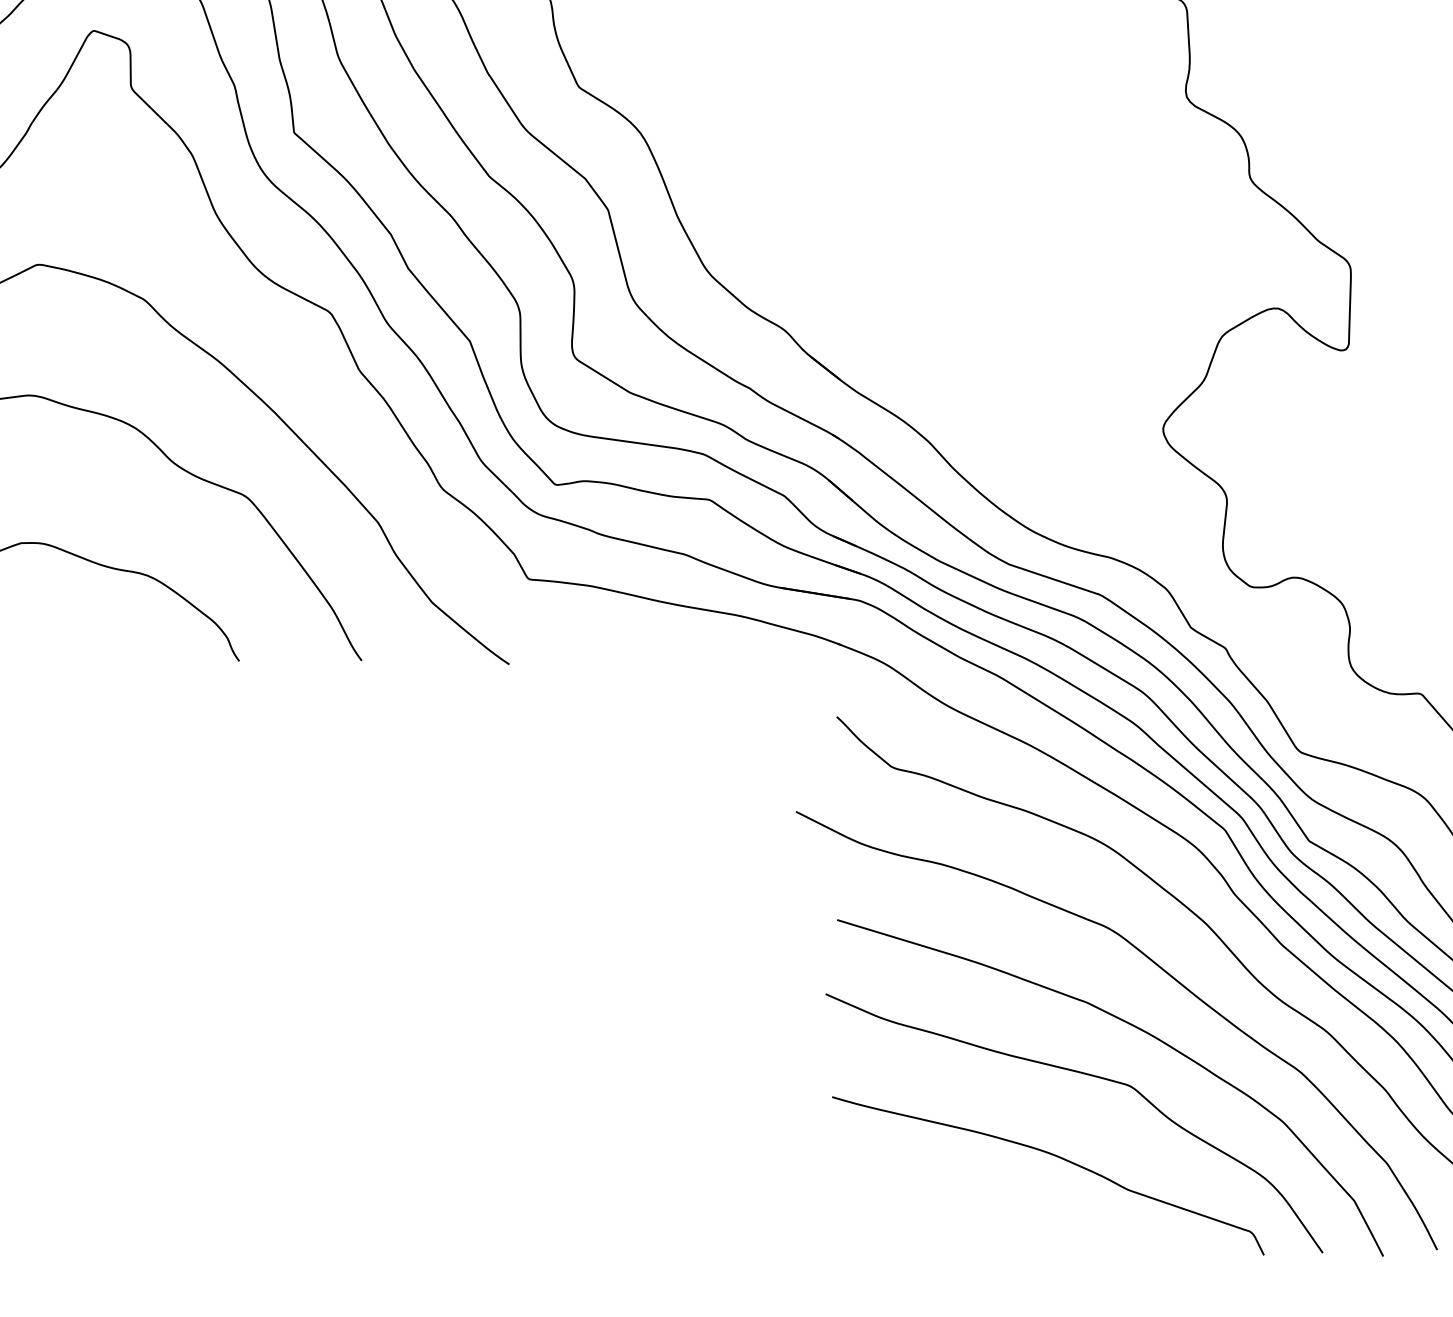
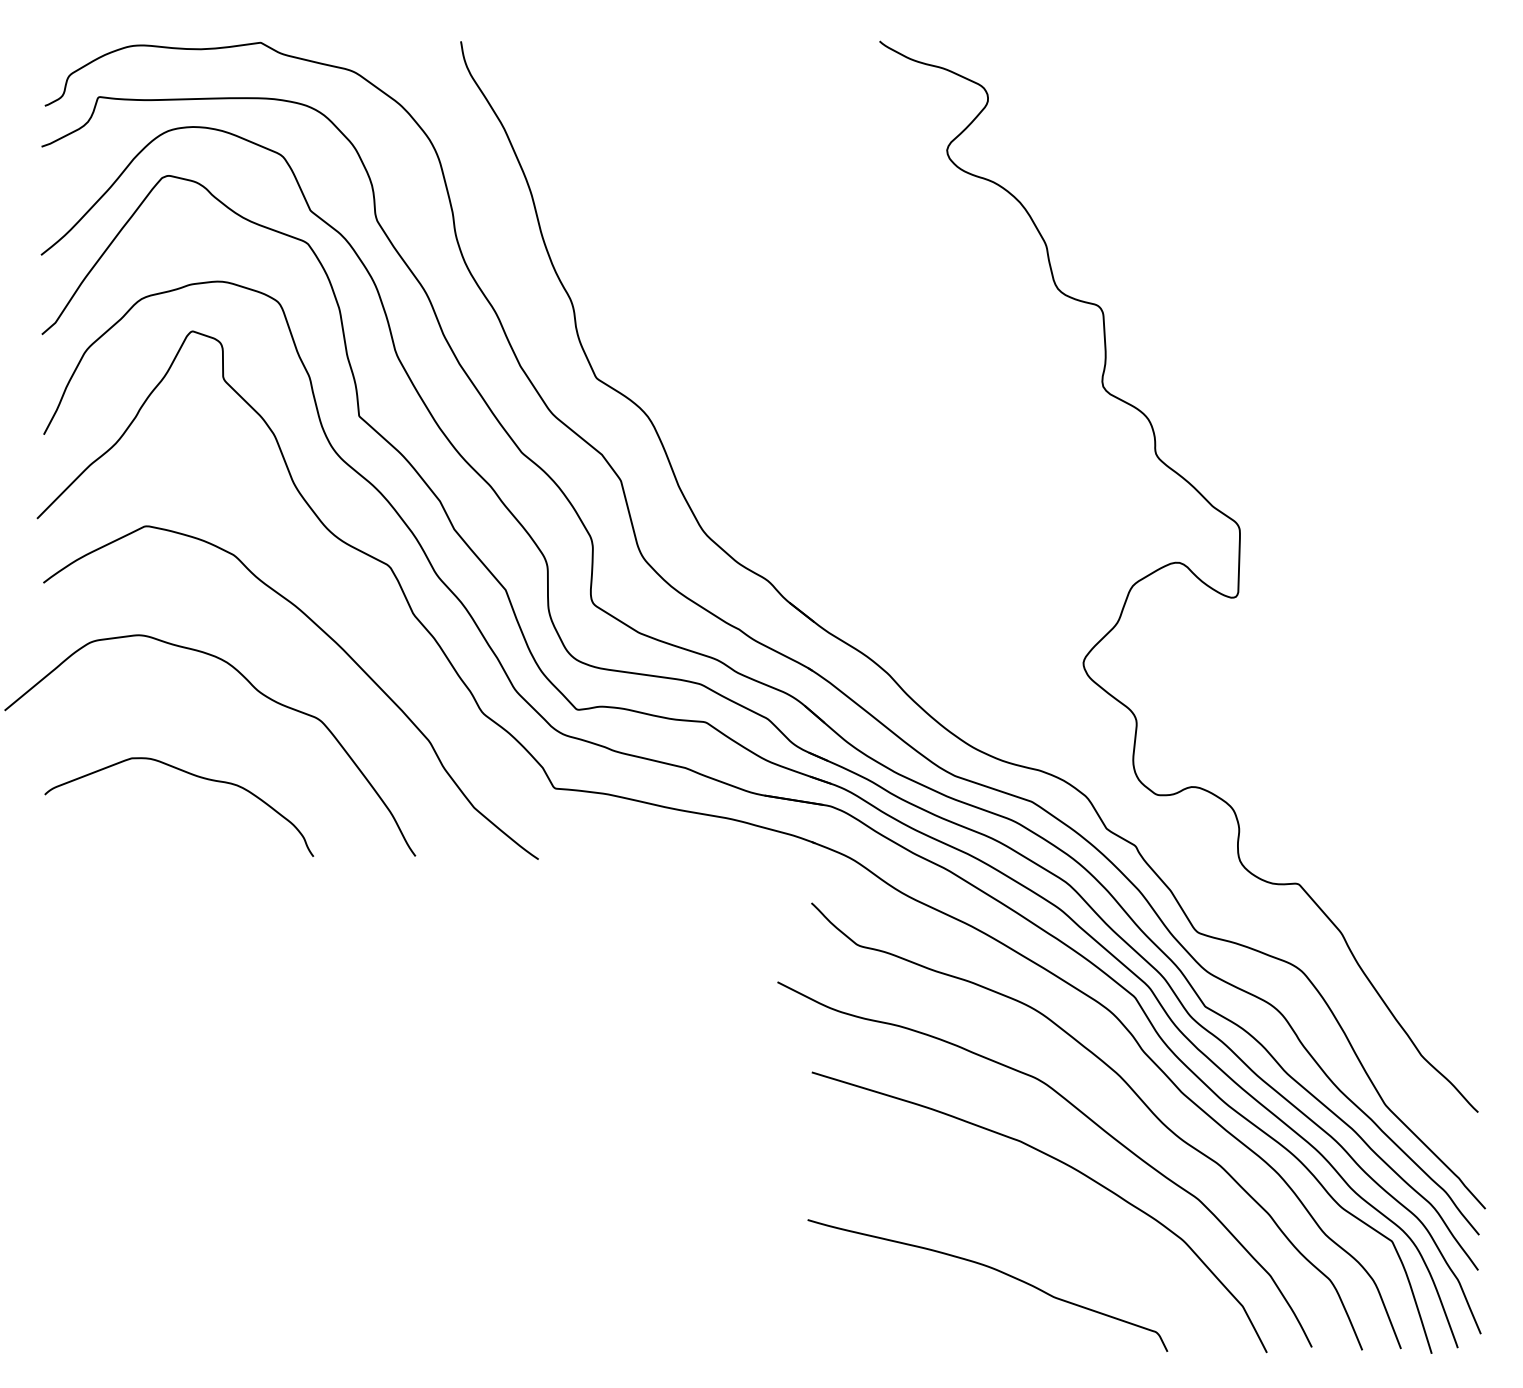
curve: (1083, 1074) -> (1017, 1201), removed

